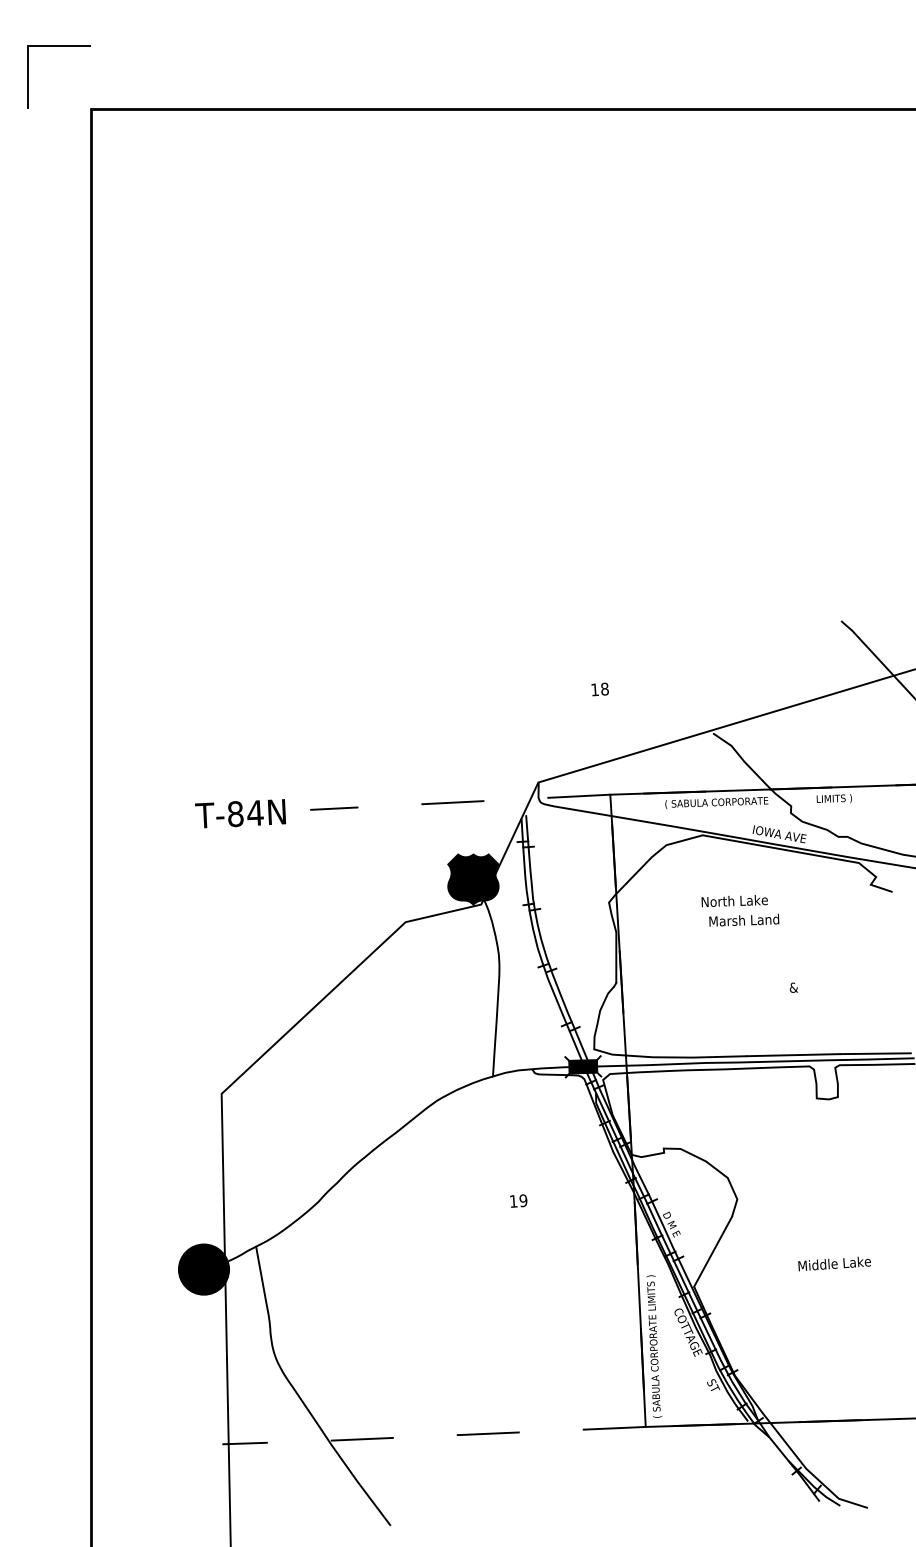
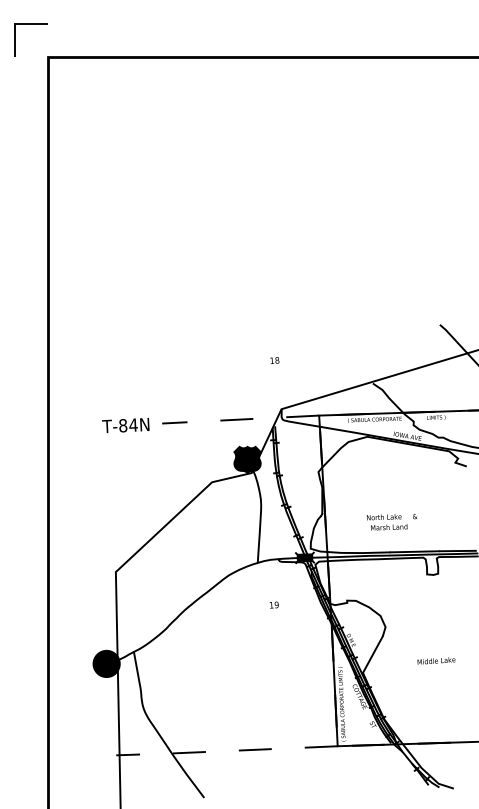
text: (599, 689) -> (274, 360), moved
text: (740, 911) -> (387, 522), moved
text: (517, 1199) -> (273, 604), moved

